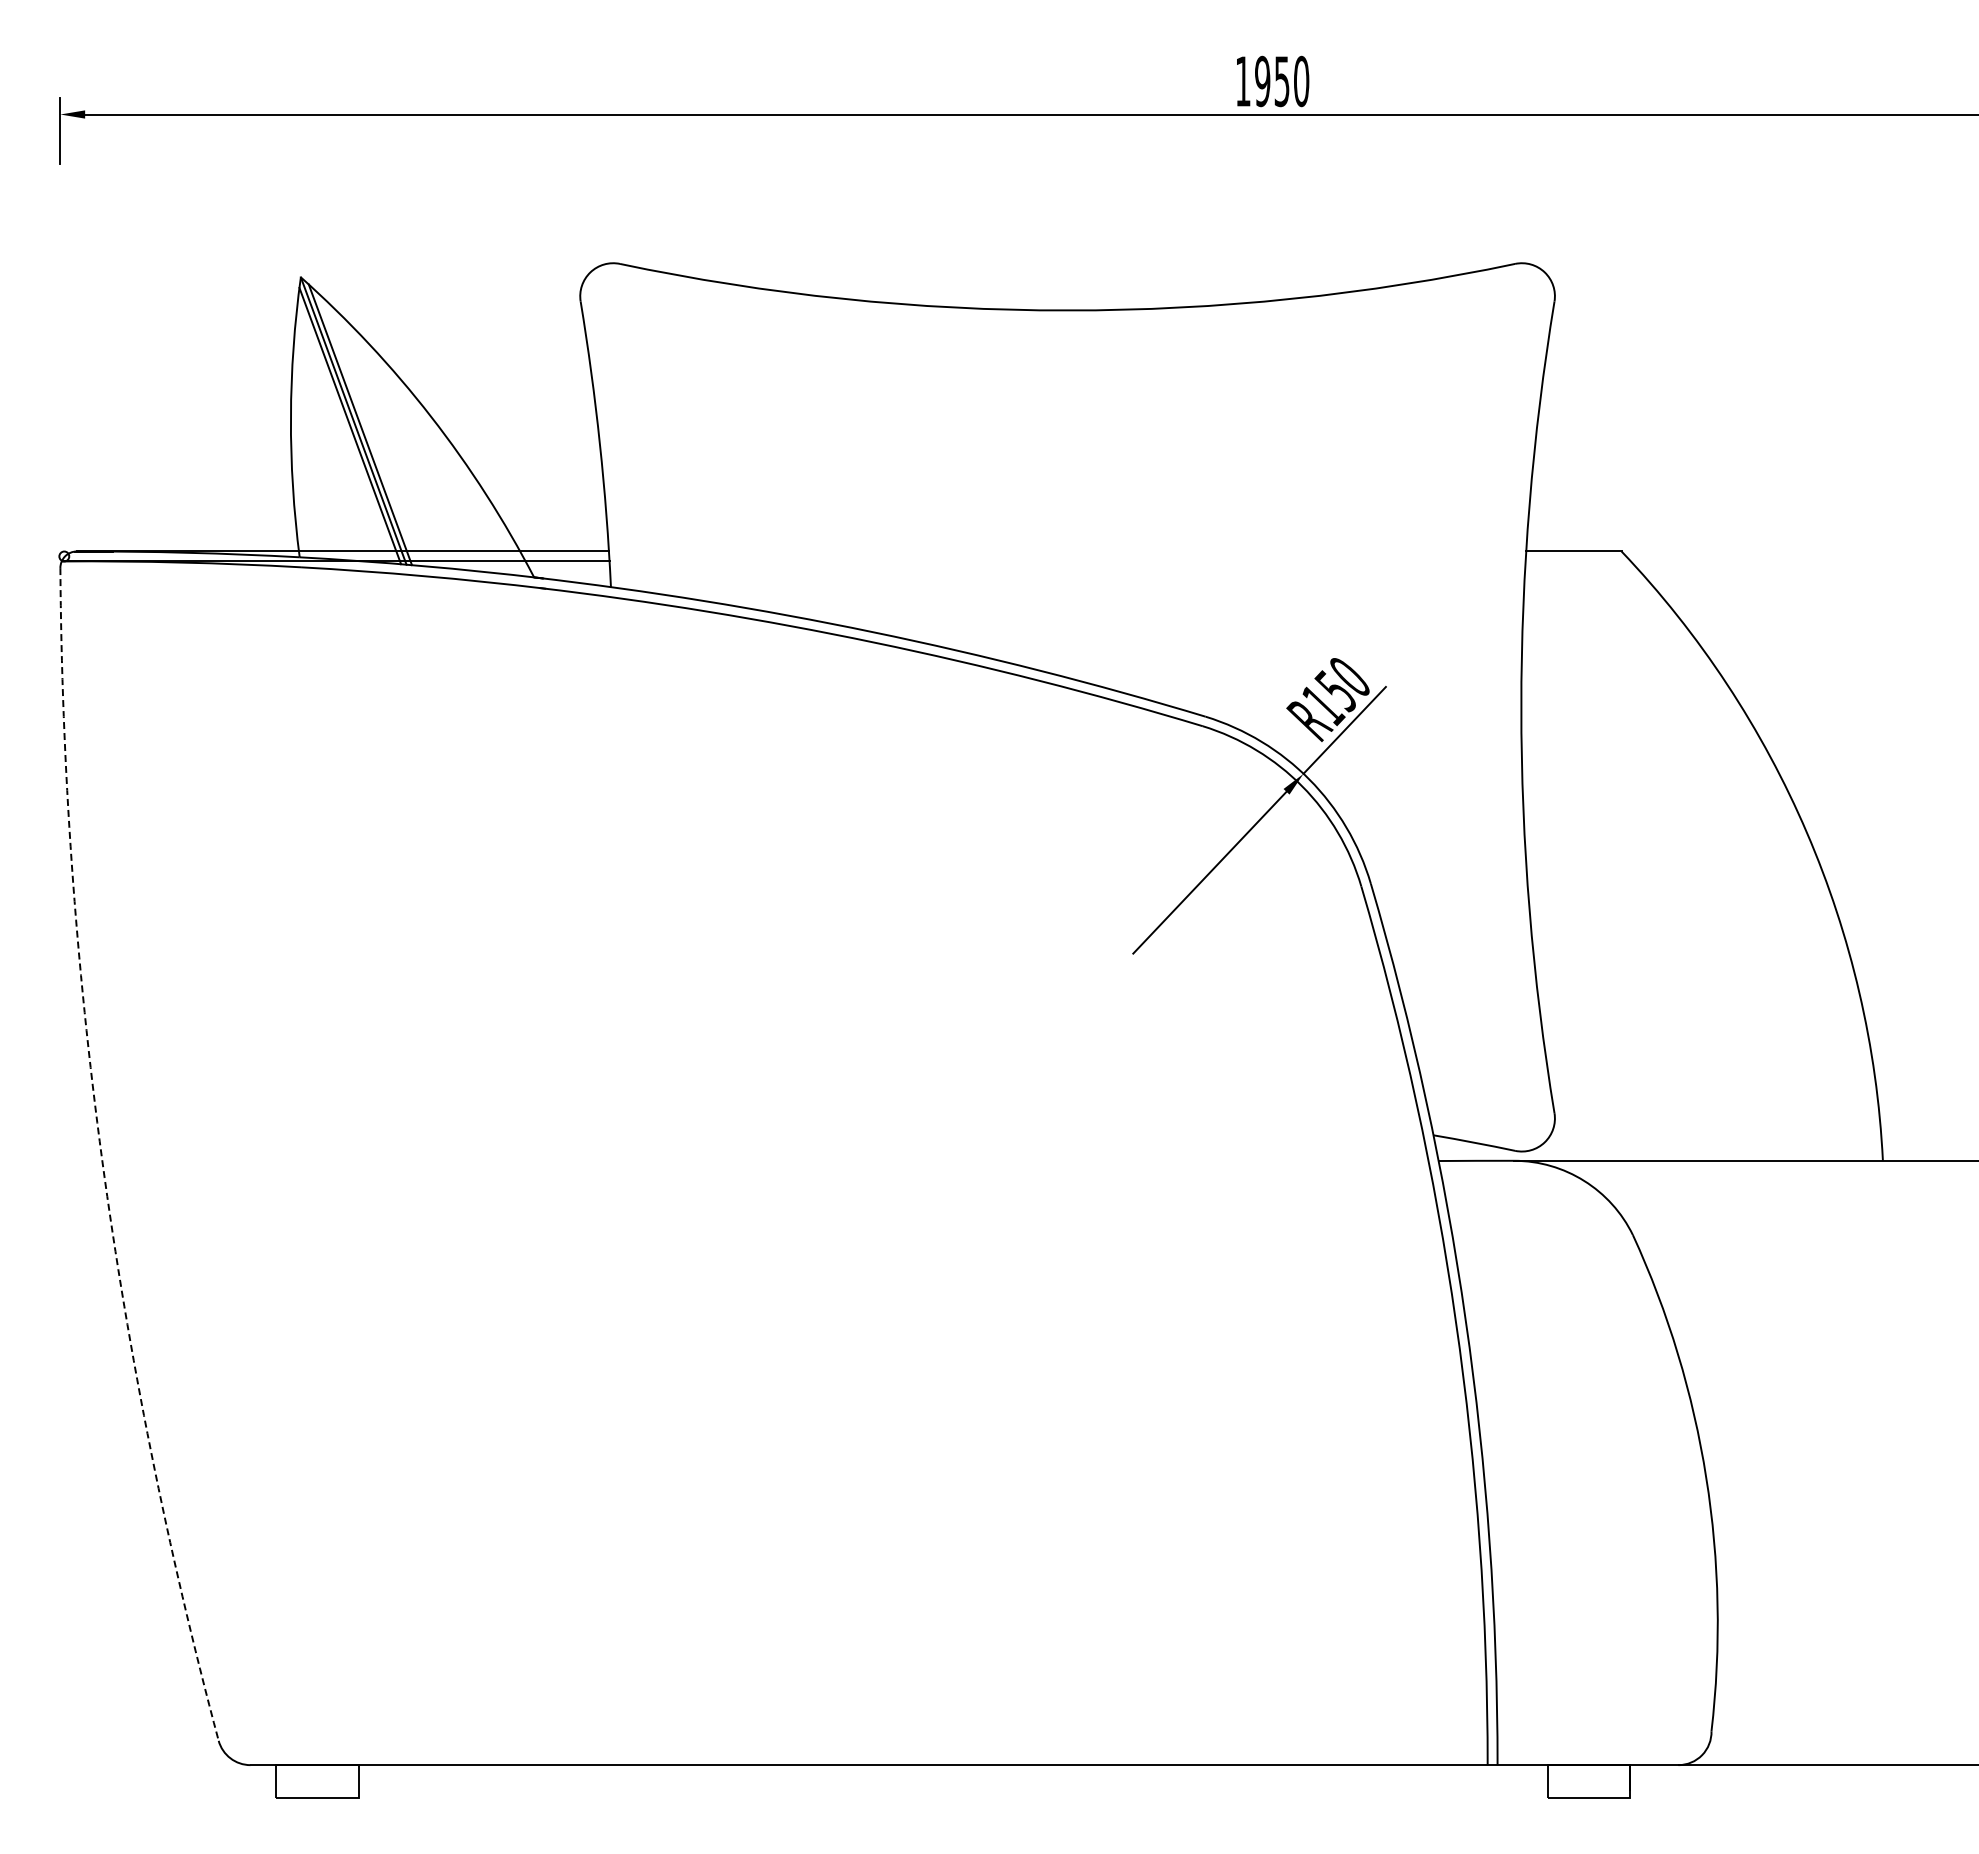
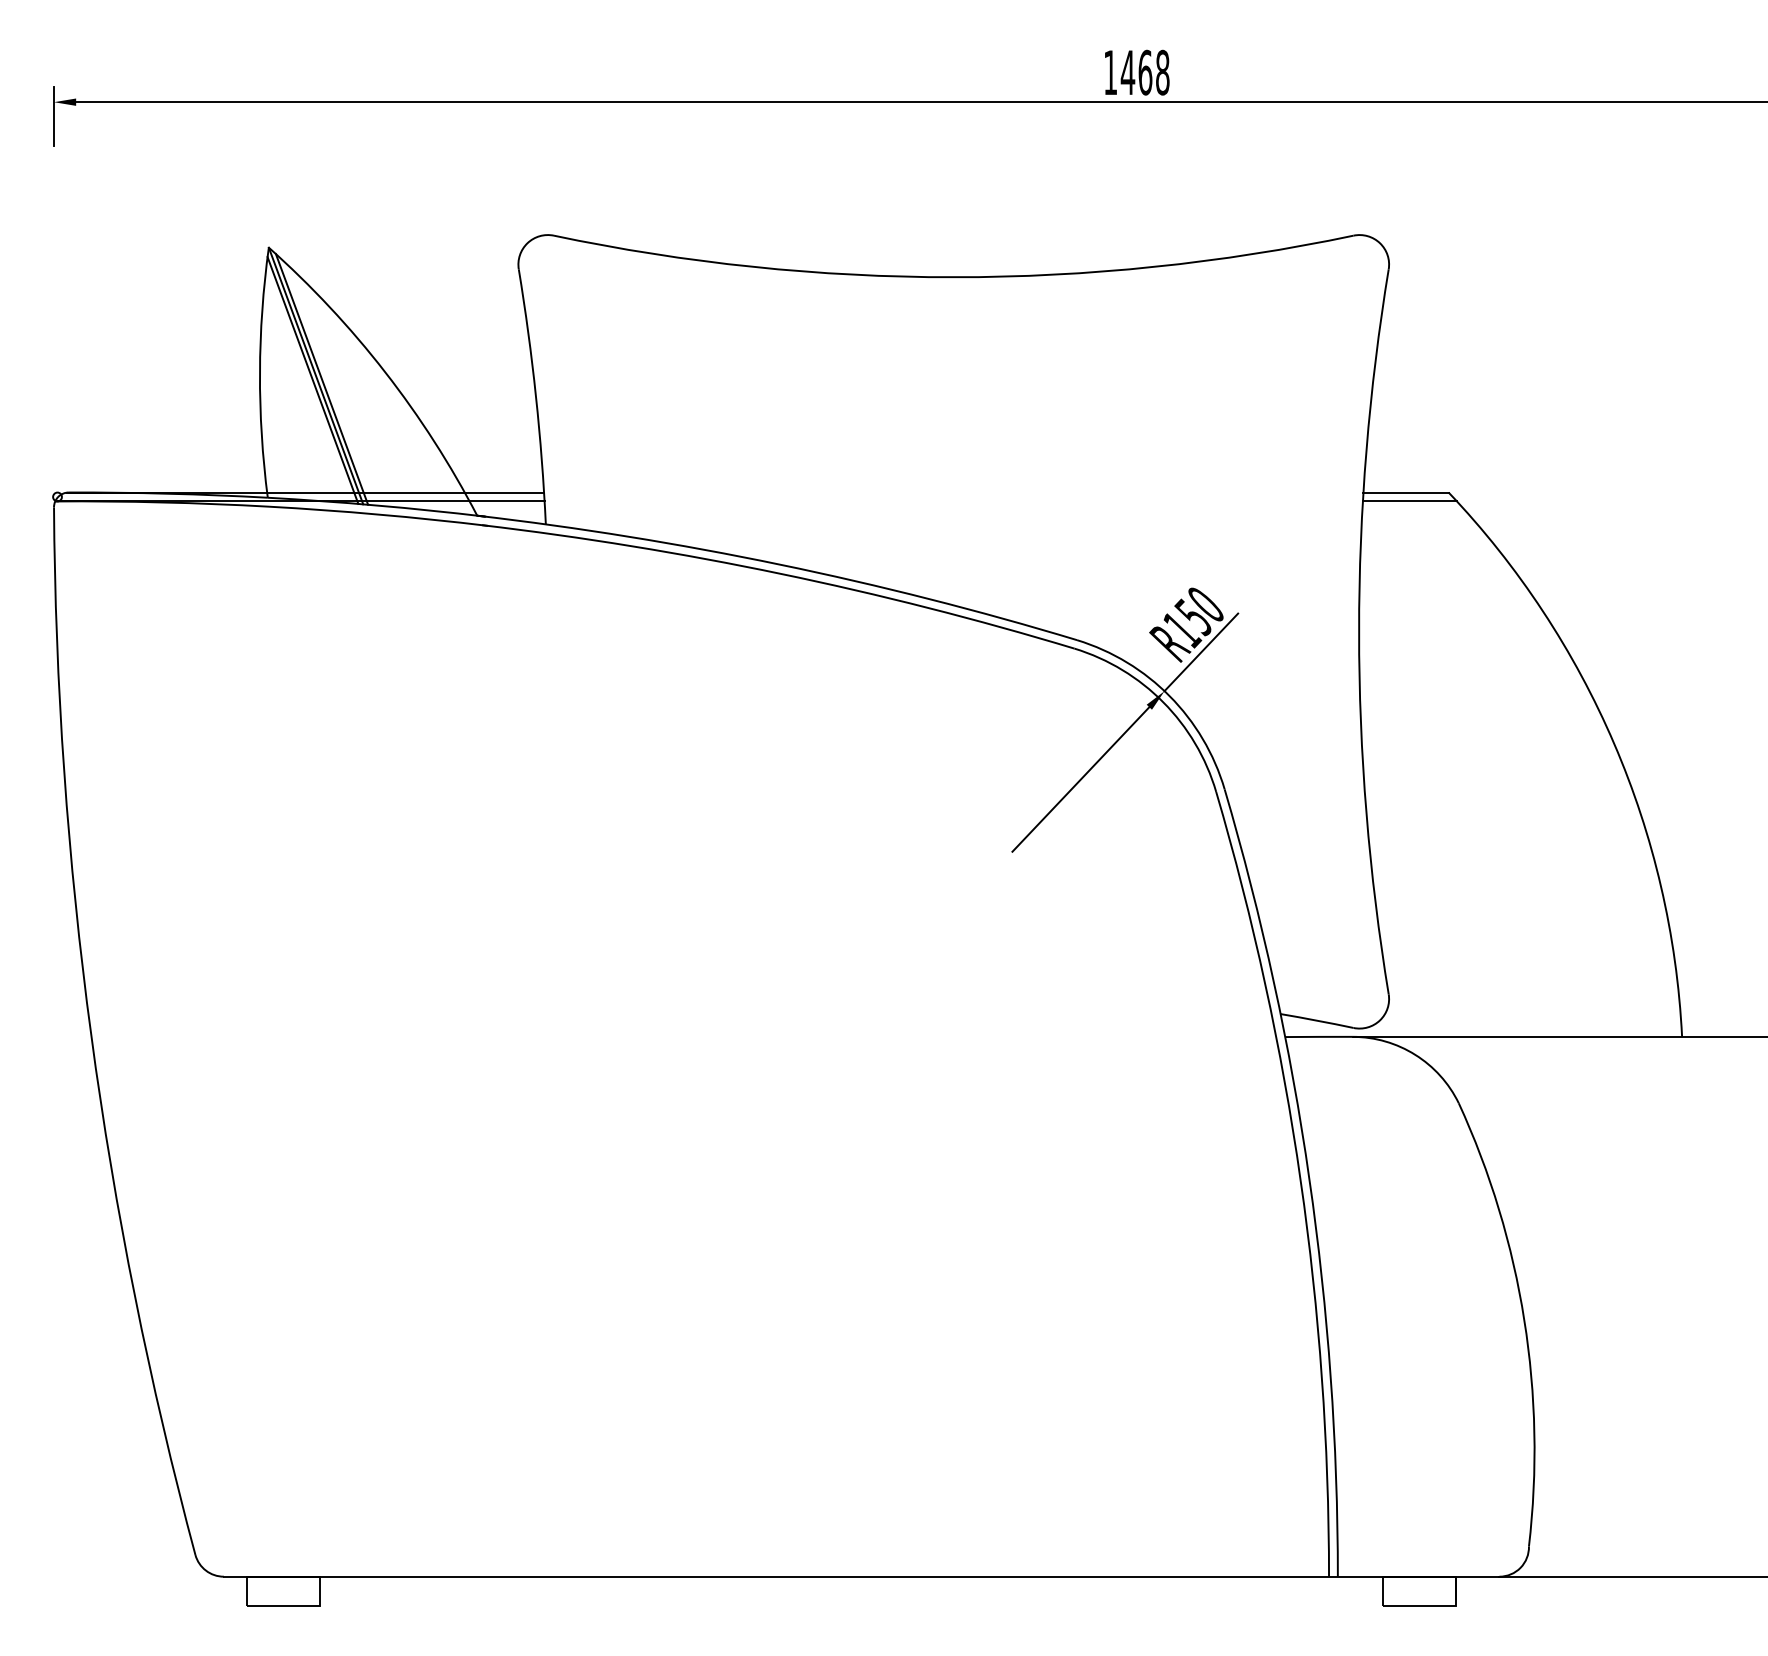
text: (1281, 81) -> (1144, 72), 1950 -> 1468
line: (1577, 561) -> (1409, 501), added
arc: (102, 1159) -> (91, 1035), dashed -> solid

